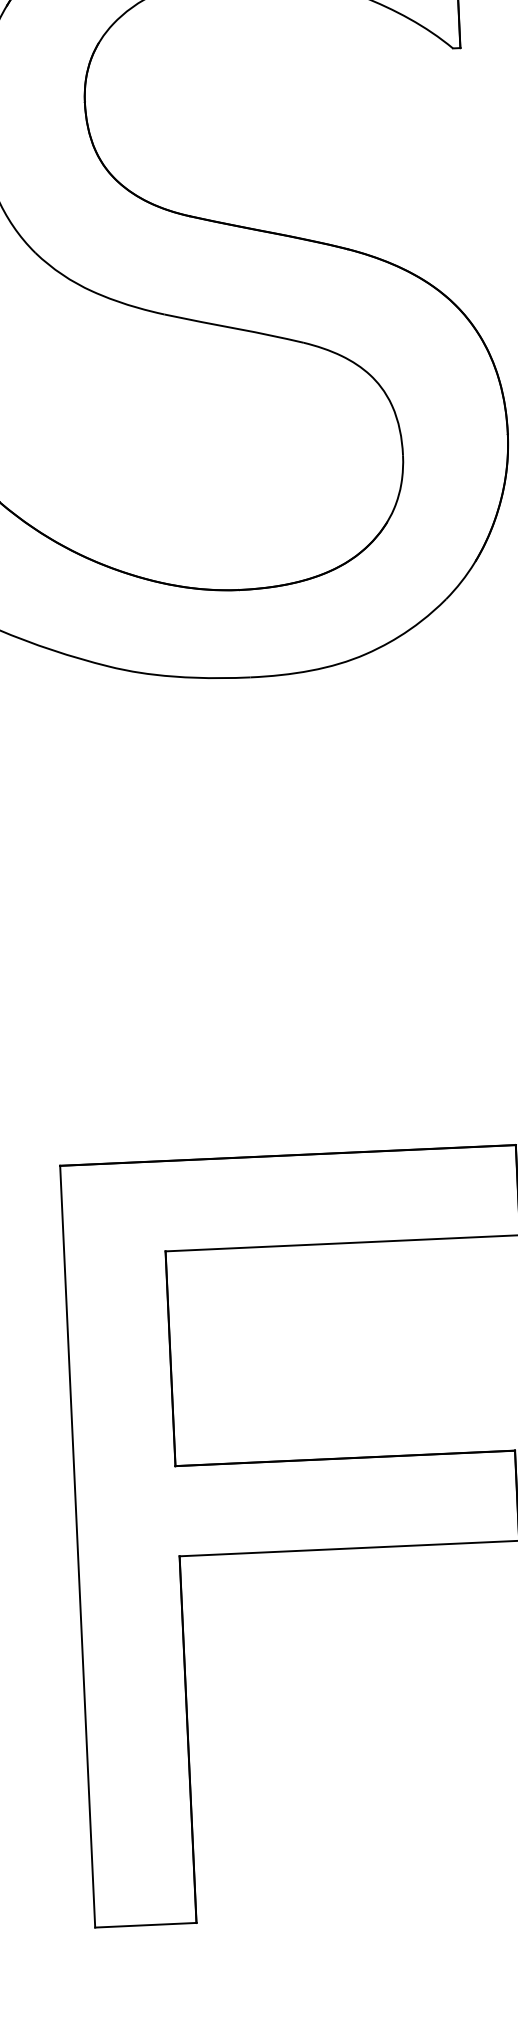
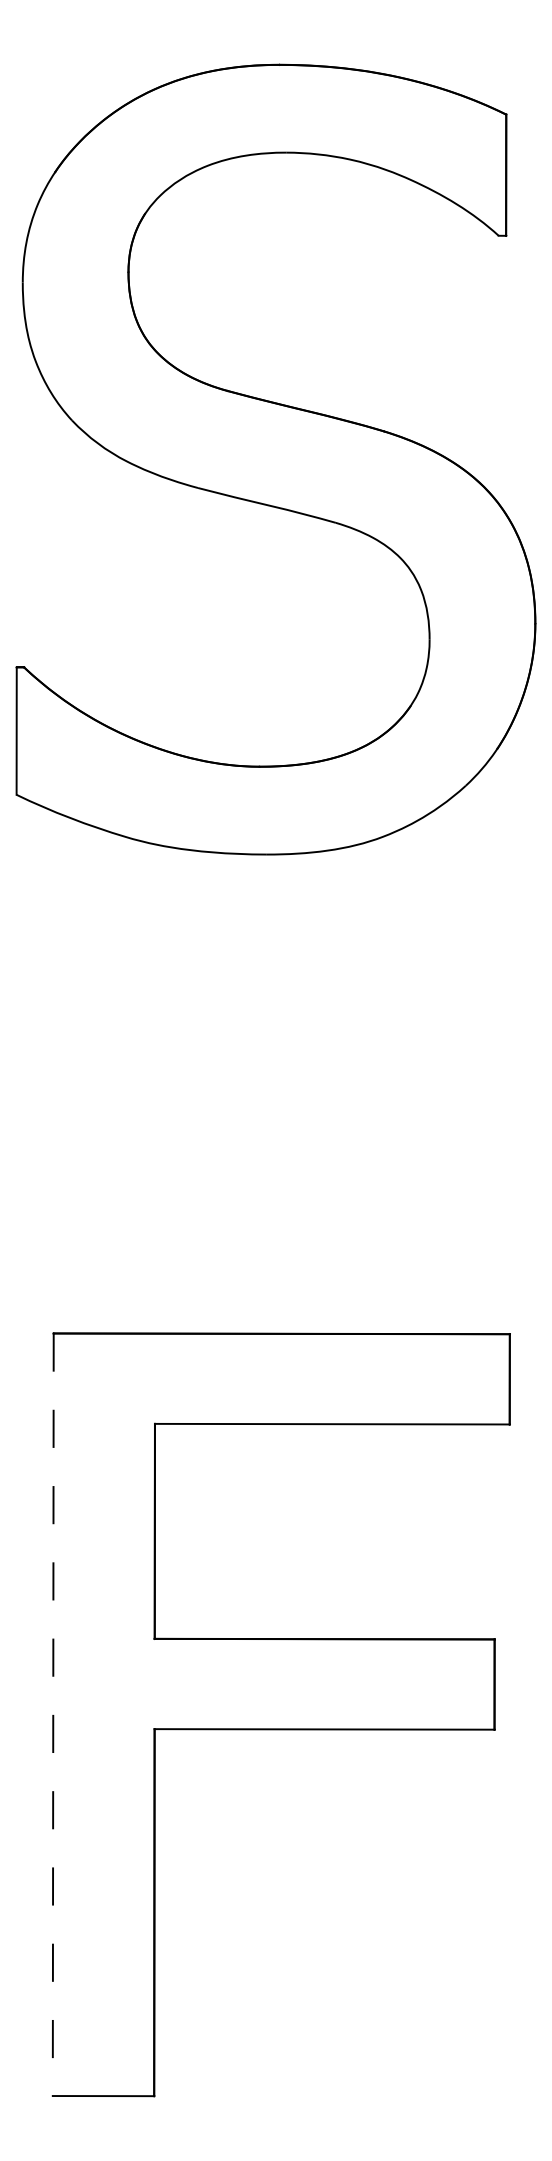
line: (77, 1547) -> (53, 1715), solid -> dashed

